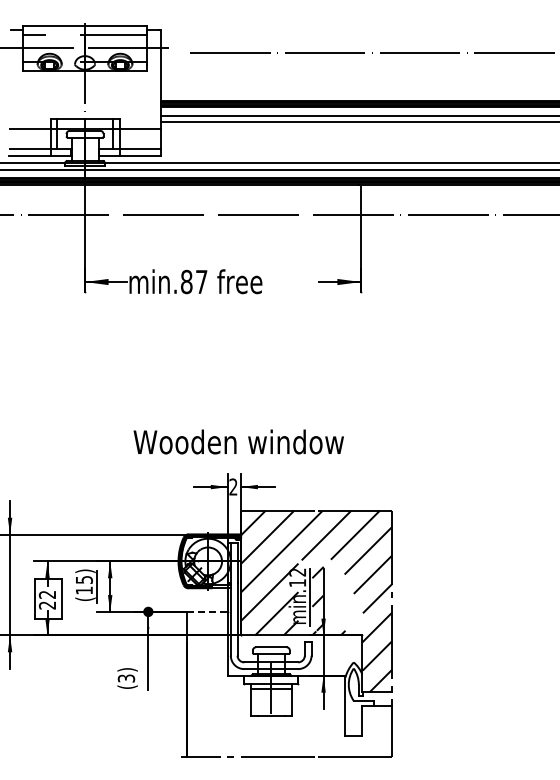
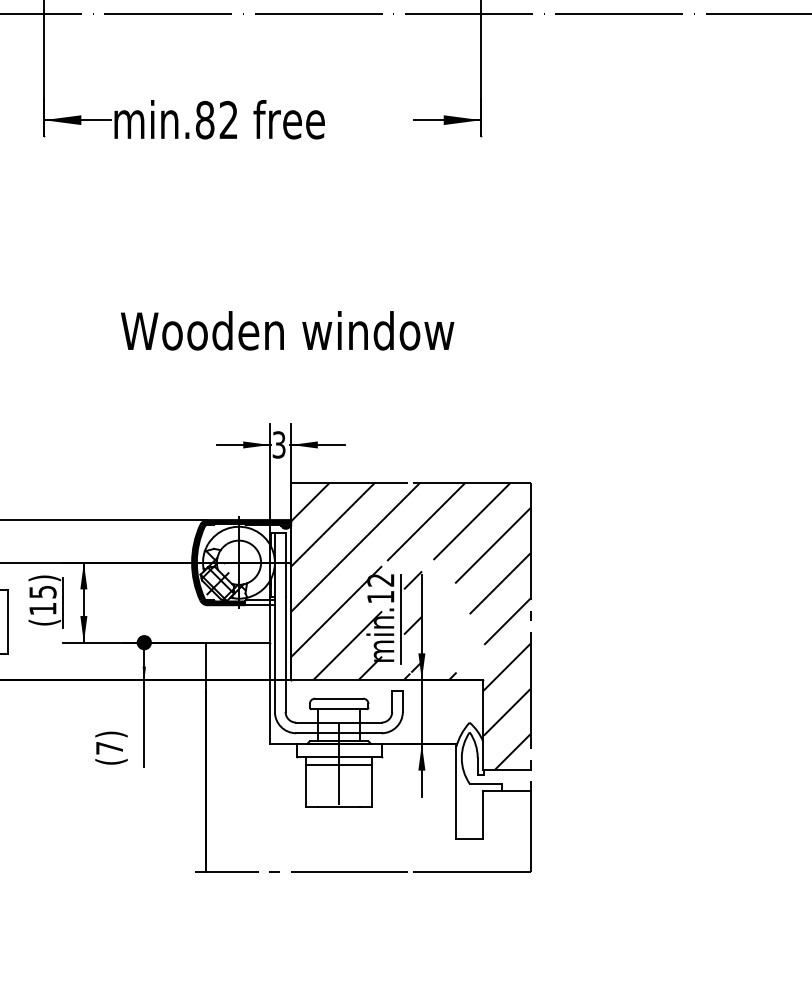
text: (201, 281) -> (228, 119), min.87 -> min.82
text: (238, 441) -> (287, 330), moved
text: (233, 486) -> (279, 444), 2 -> 3
line: (207, 611) -> (237, 642), dashed -> solid
text: (126, 678) -> (109, 748), (3) -> (7)

